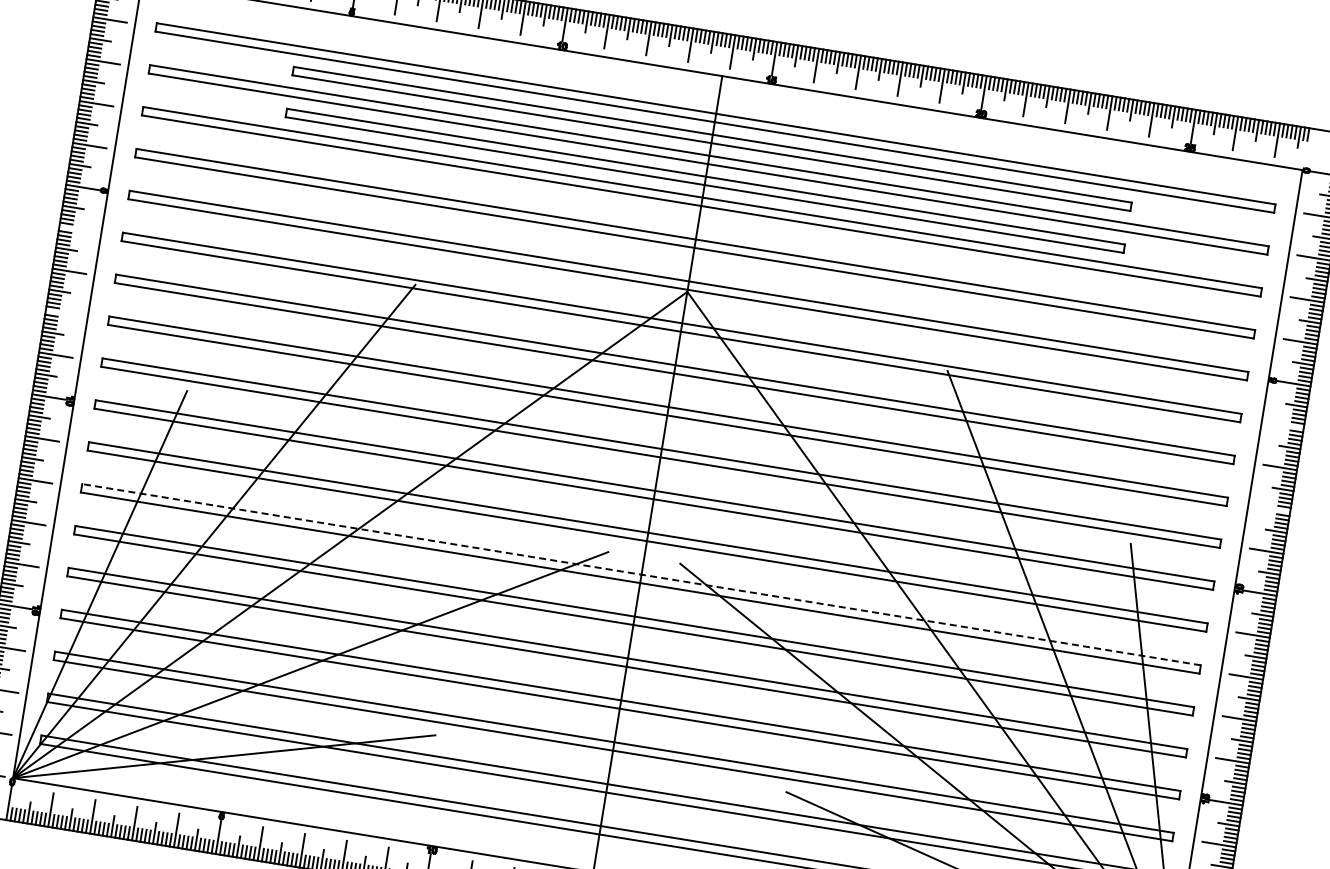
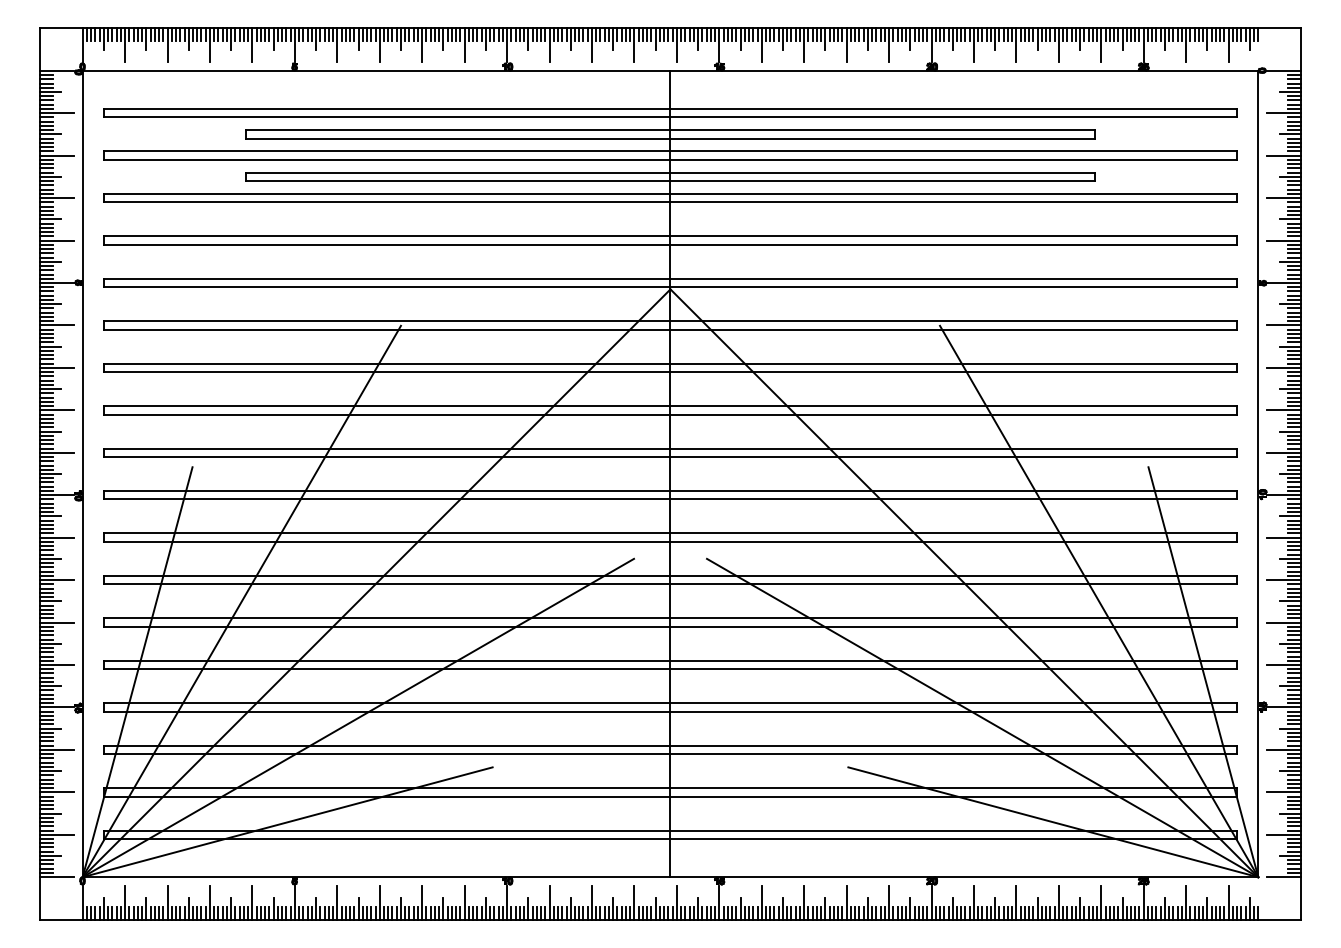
line: (76, 229) -> (57, 325), added
line: (62, 313) -> (57, 410), added
line: (1286, 425) -> (1283, 325), added
line: (1273, 509) -> (1283, 410), added
line: (641, 574) -> (670, 575), dashed -> solid

